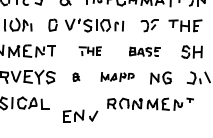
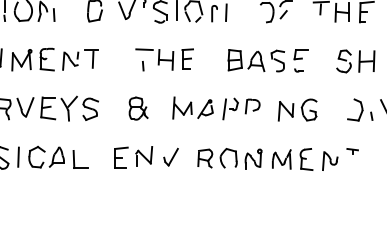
part: (90, 50) -> (165, 58), size x1.43
part: (144, 51) -> (266, 60), size x1.43
part: (76, 76) -> (138, 107), size x1.67
part: (117, 76) -> (215, 107), size x1.43
part: (80, 115) -> (146, 156), moved

